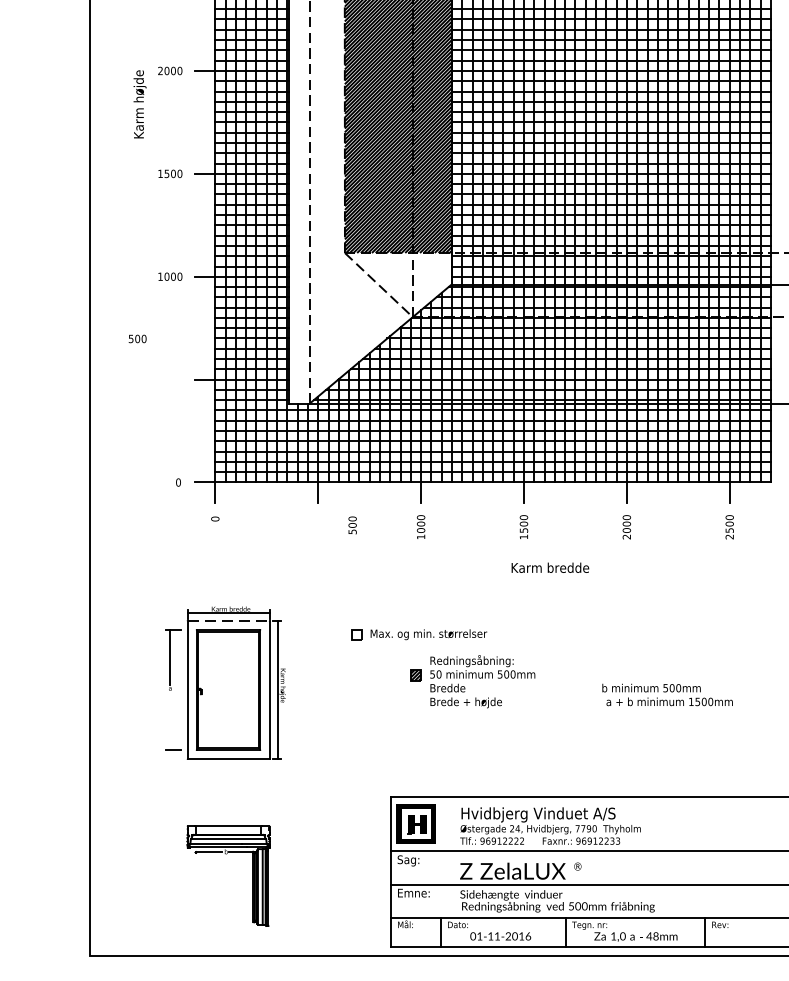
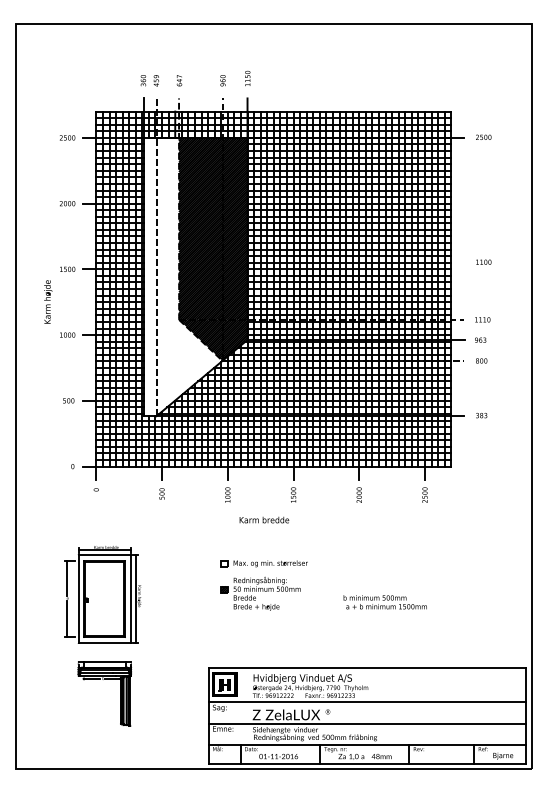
text: (140, 103) -> (48, 301), moved
hatch: (398, 283) -> (213, 339), added
text: (137, 338) -> (68, 400), moved
text: (351, 524) -> (161, 493), moved
text: (550, 566) -> (264, 519), moved
line: (229, 621) -> (105, 555), dashed -> solid
part: (417, 634) -> (263, 563), moved
line: (170, 721) -> (67, 619), added
part: (228, 853) -> (104, 679), moved

